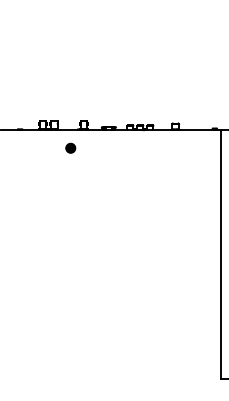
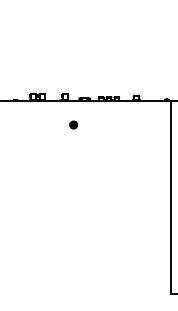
part: (70, 147) -> (73, 124), moved

